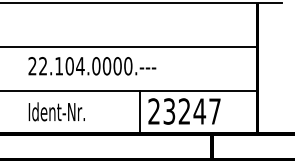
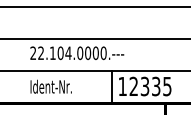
text: (184, 111) -> (144, 86), 23247 -> 12335

